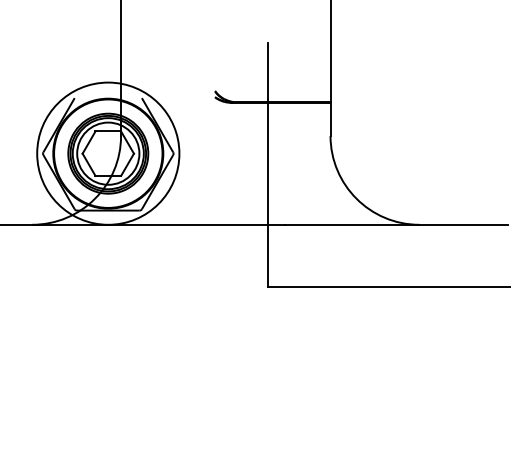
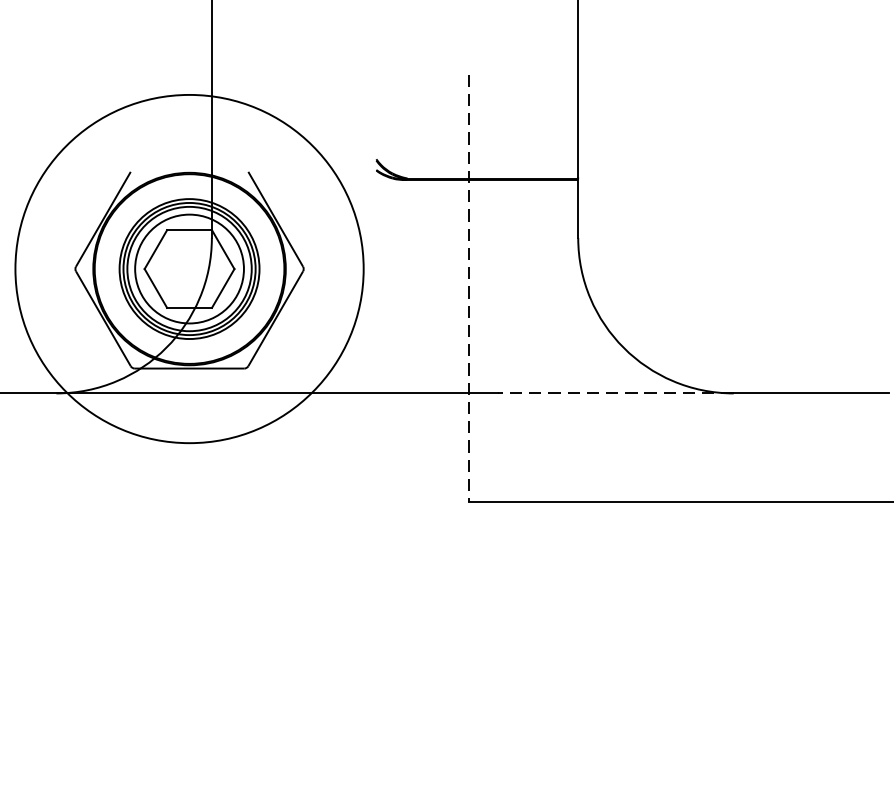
circle: (108, 153) -> (189, 268), size x1.4
line: (268, 165) -> (469, 289), solid -> dashed
line: (351, 224) -> (614, 392), solid -> dashed

